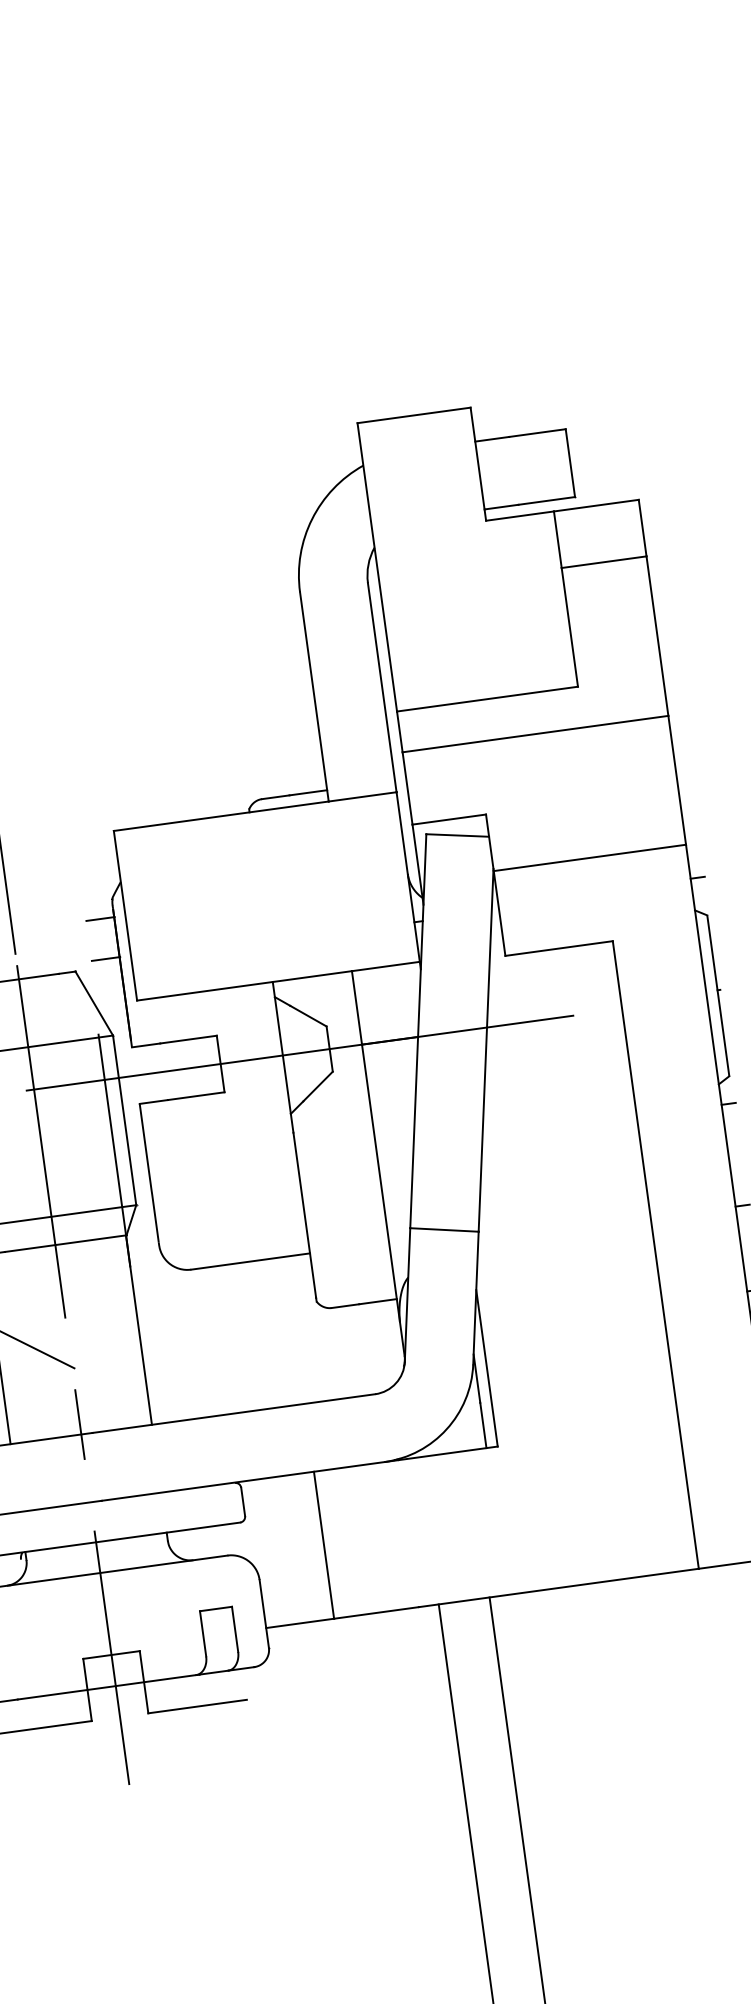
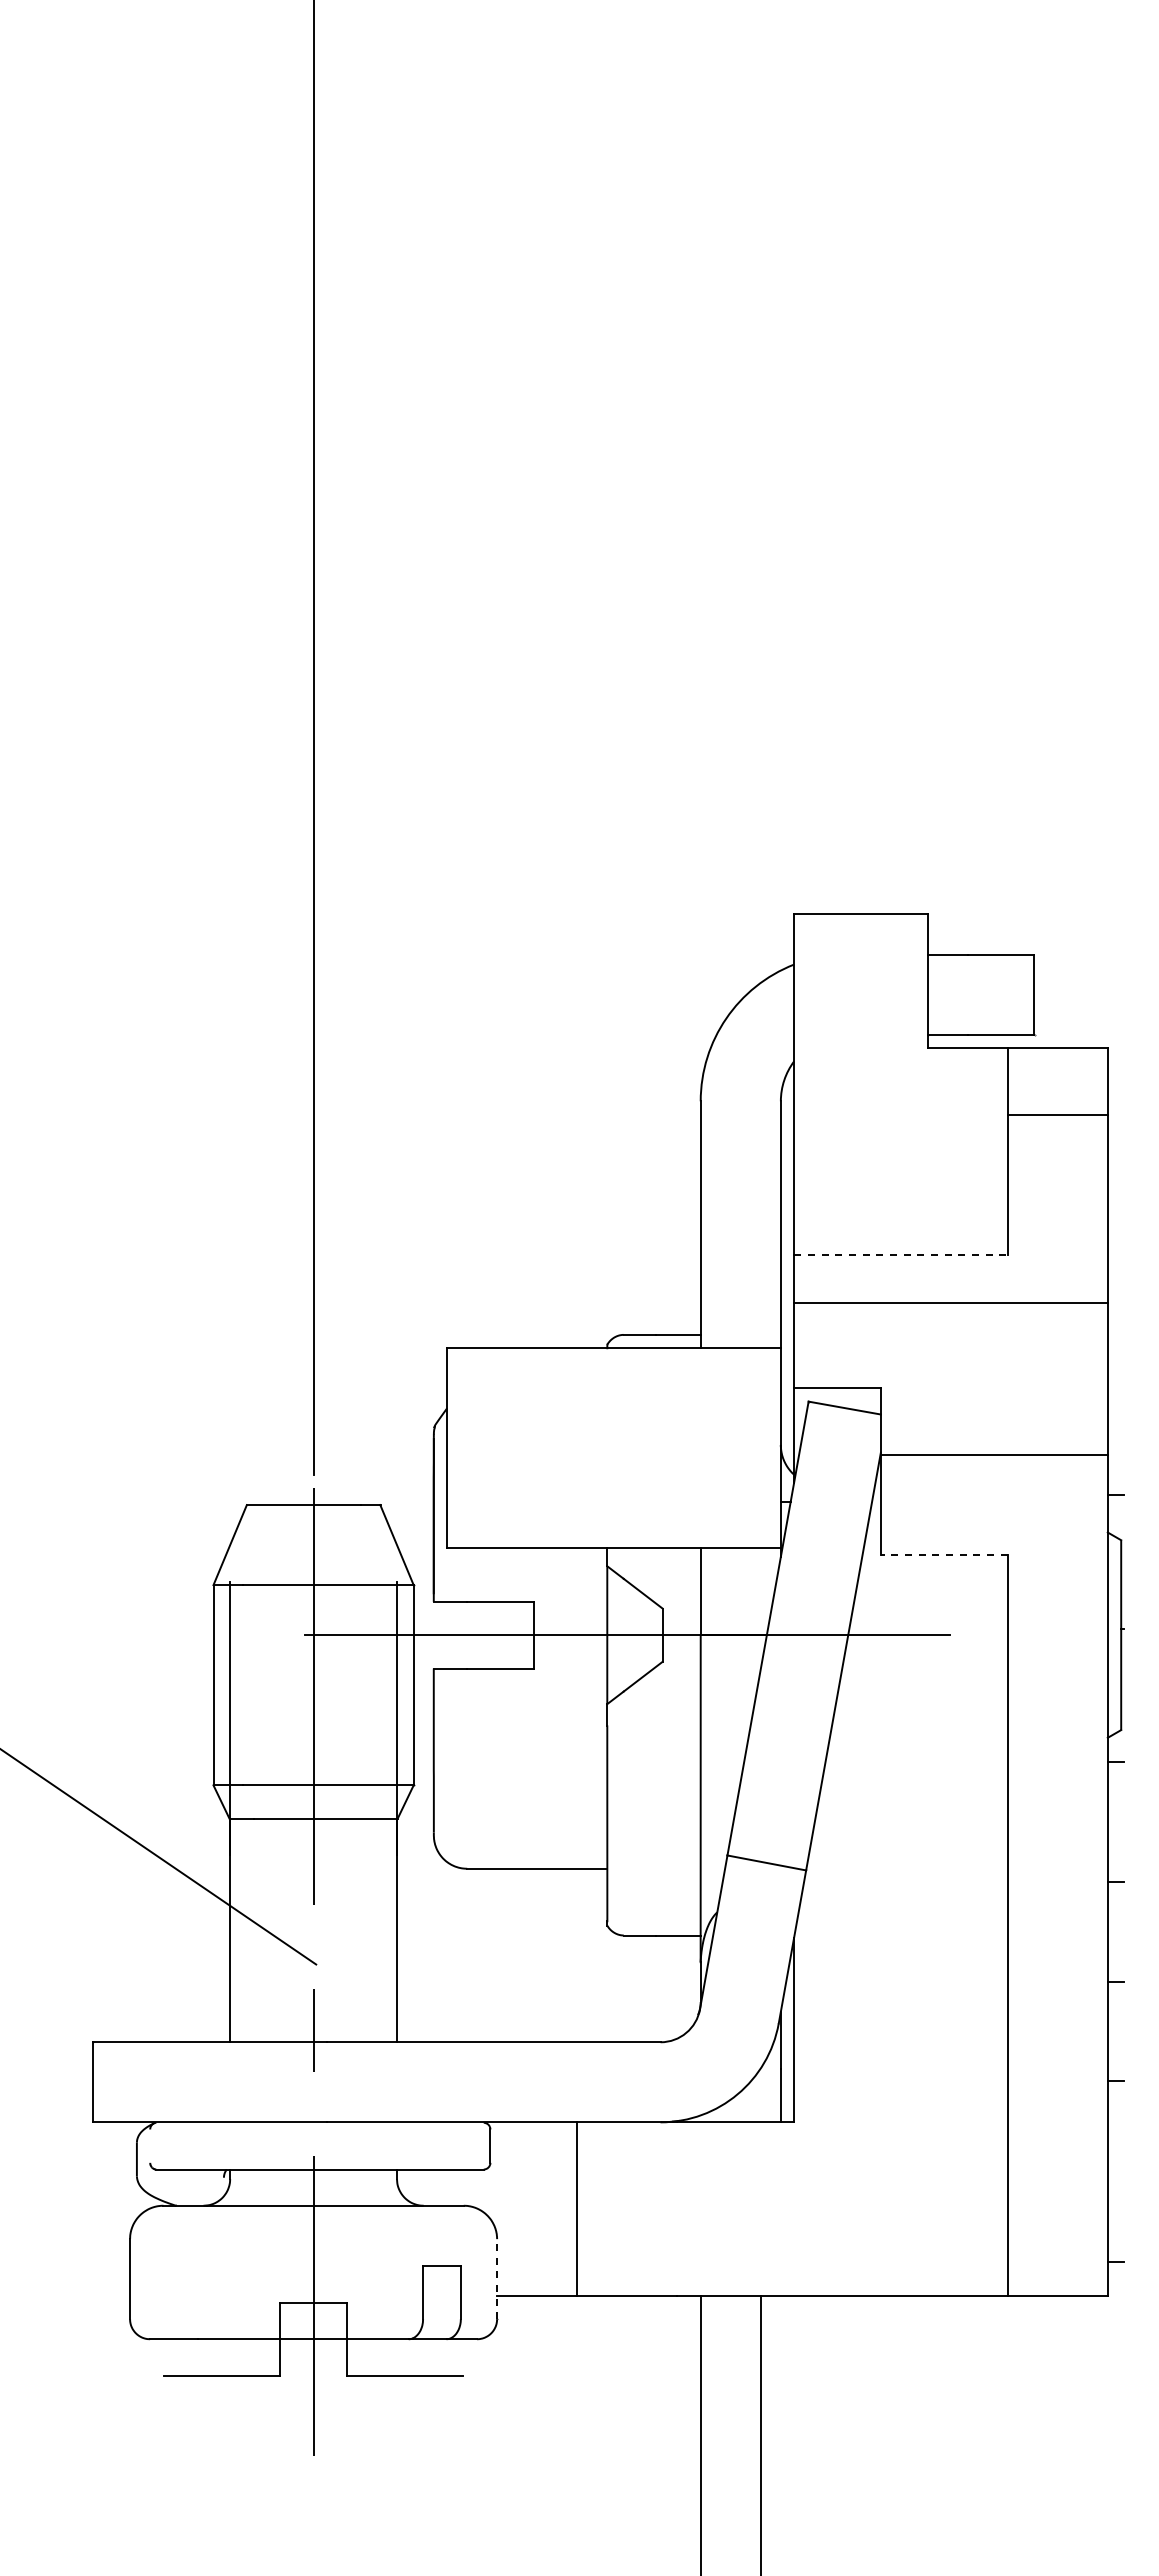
line: (487, 698) -> (900, 1254), solid -> dashed
line: (100, 919) -> (417, 1448), removed
line: (558, 948) -> (943, 1555), solid -> dashed
line: (105, 959) -> (417, 1495), removed
line: (264, 1613) -> (497, 2278), solid -> dashed

